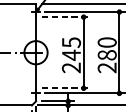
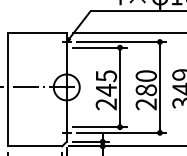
line: (65, 16) -> (99, 47), dashed -> solid
line: (65, 88) -> (99, 127), dashed -> solid

